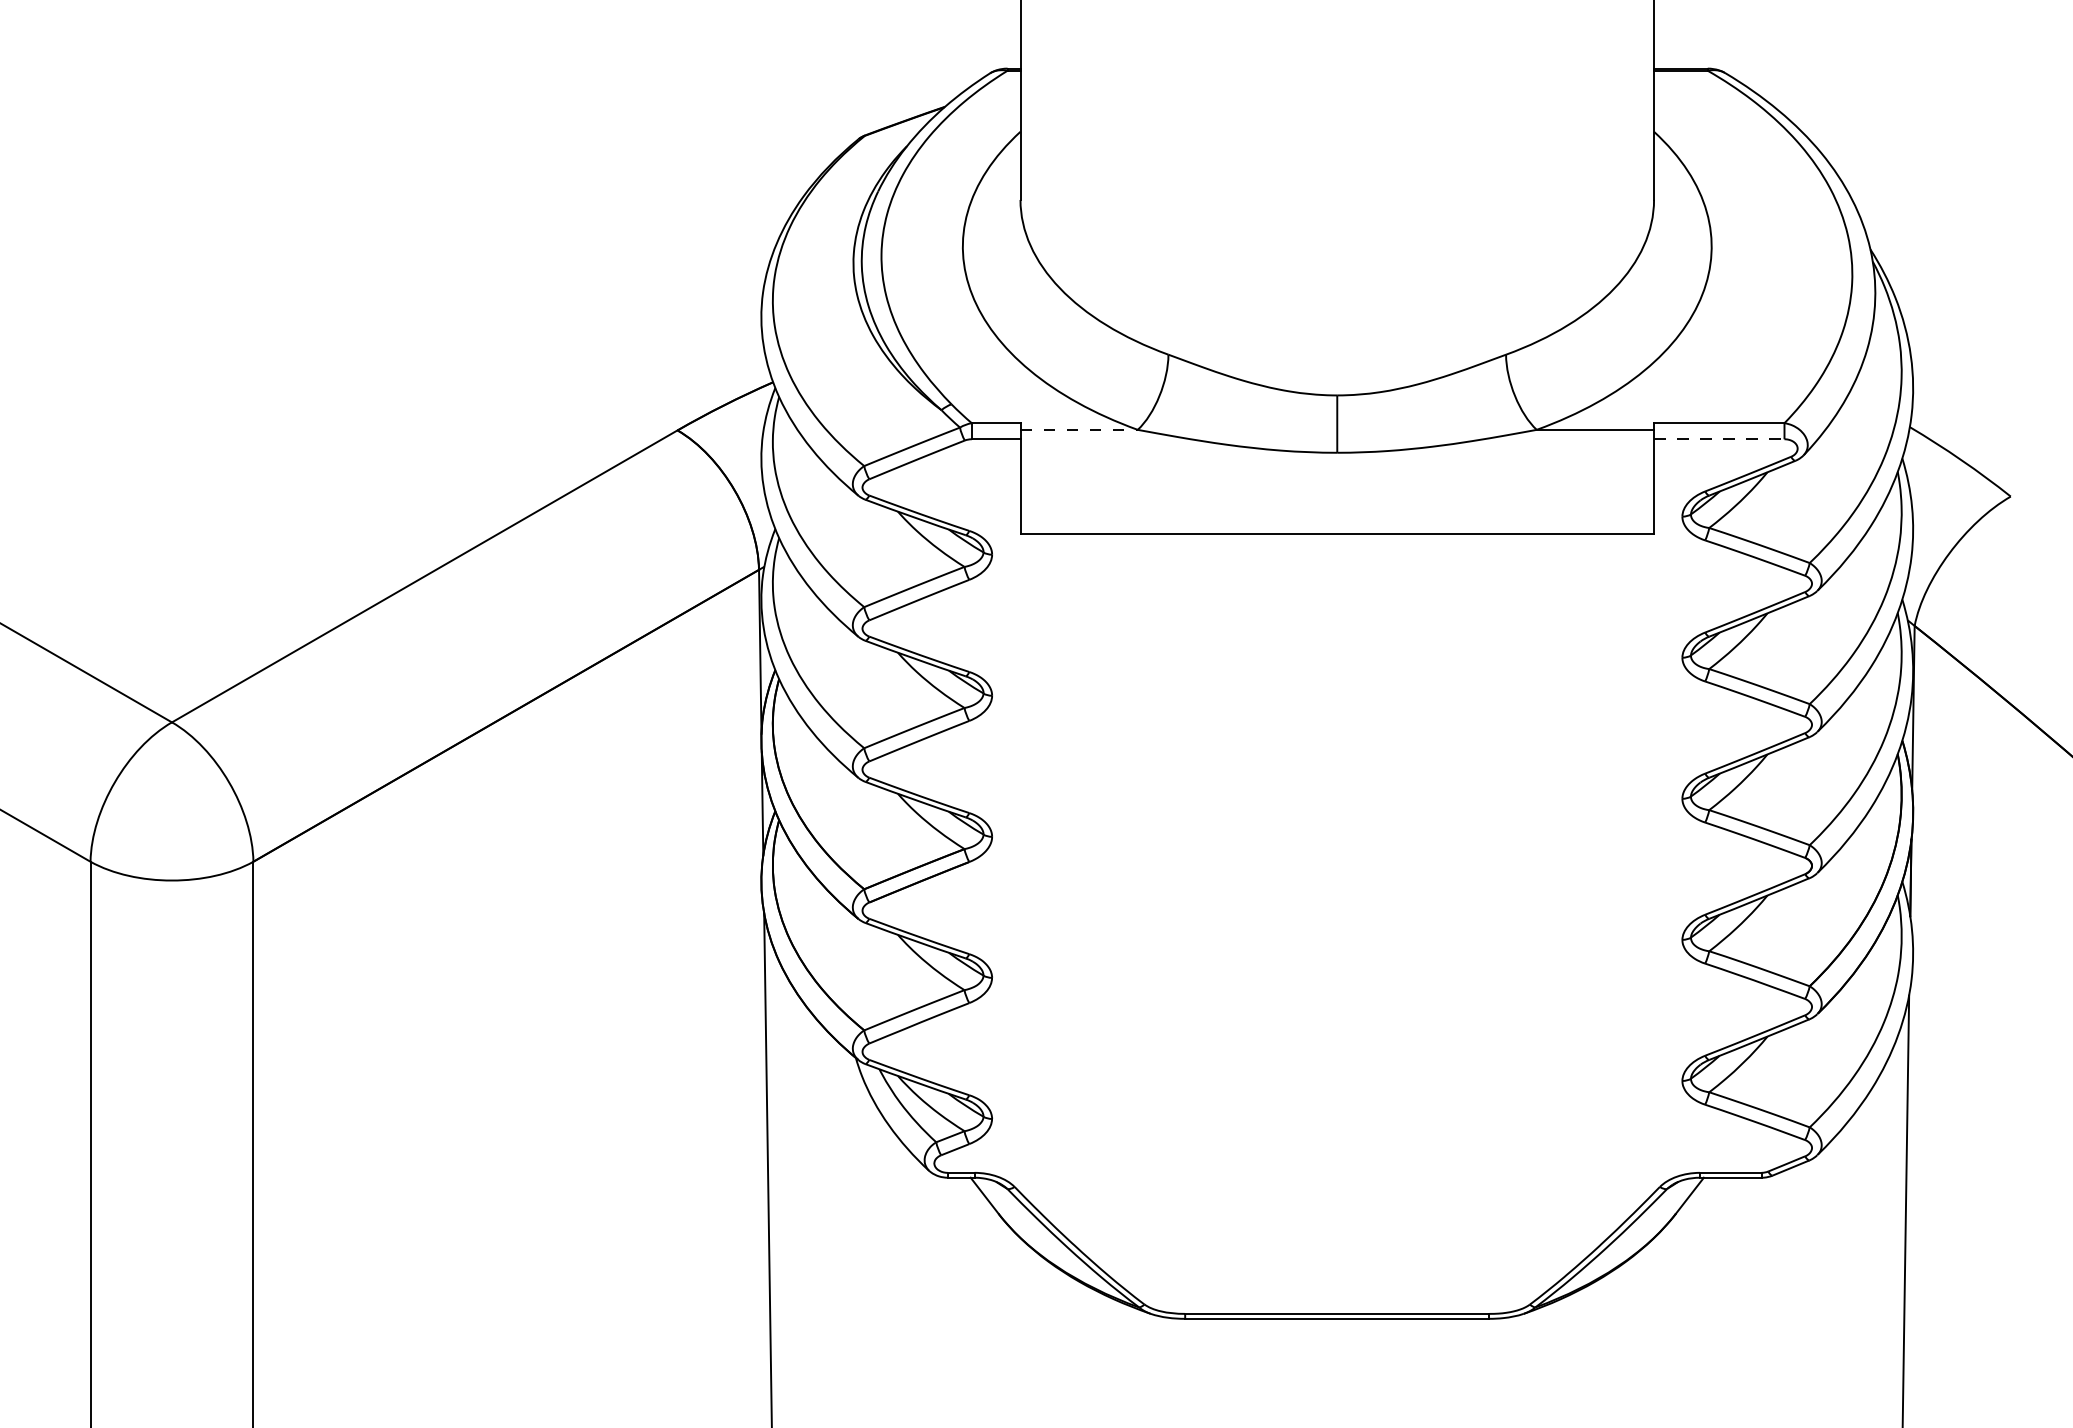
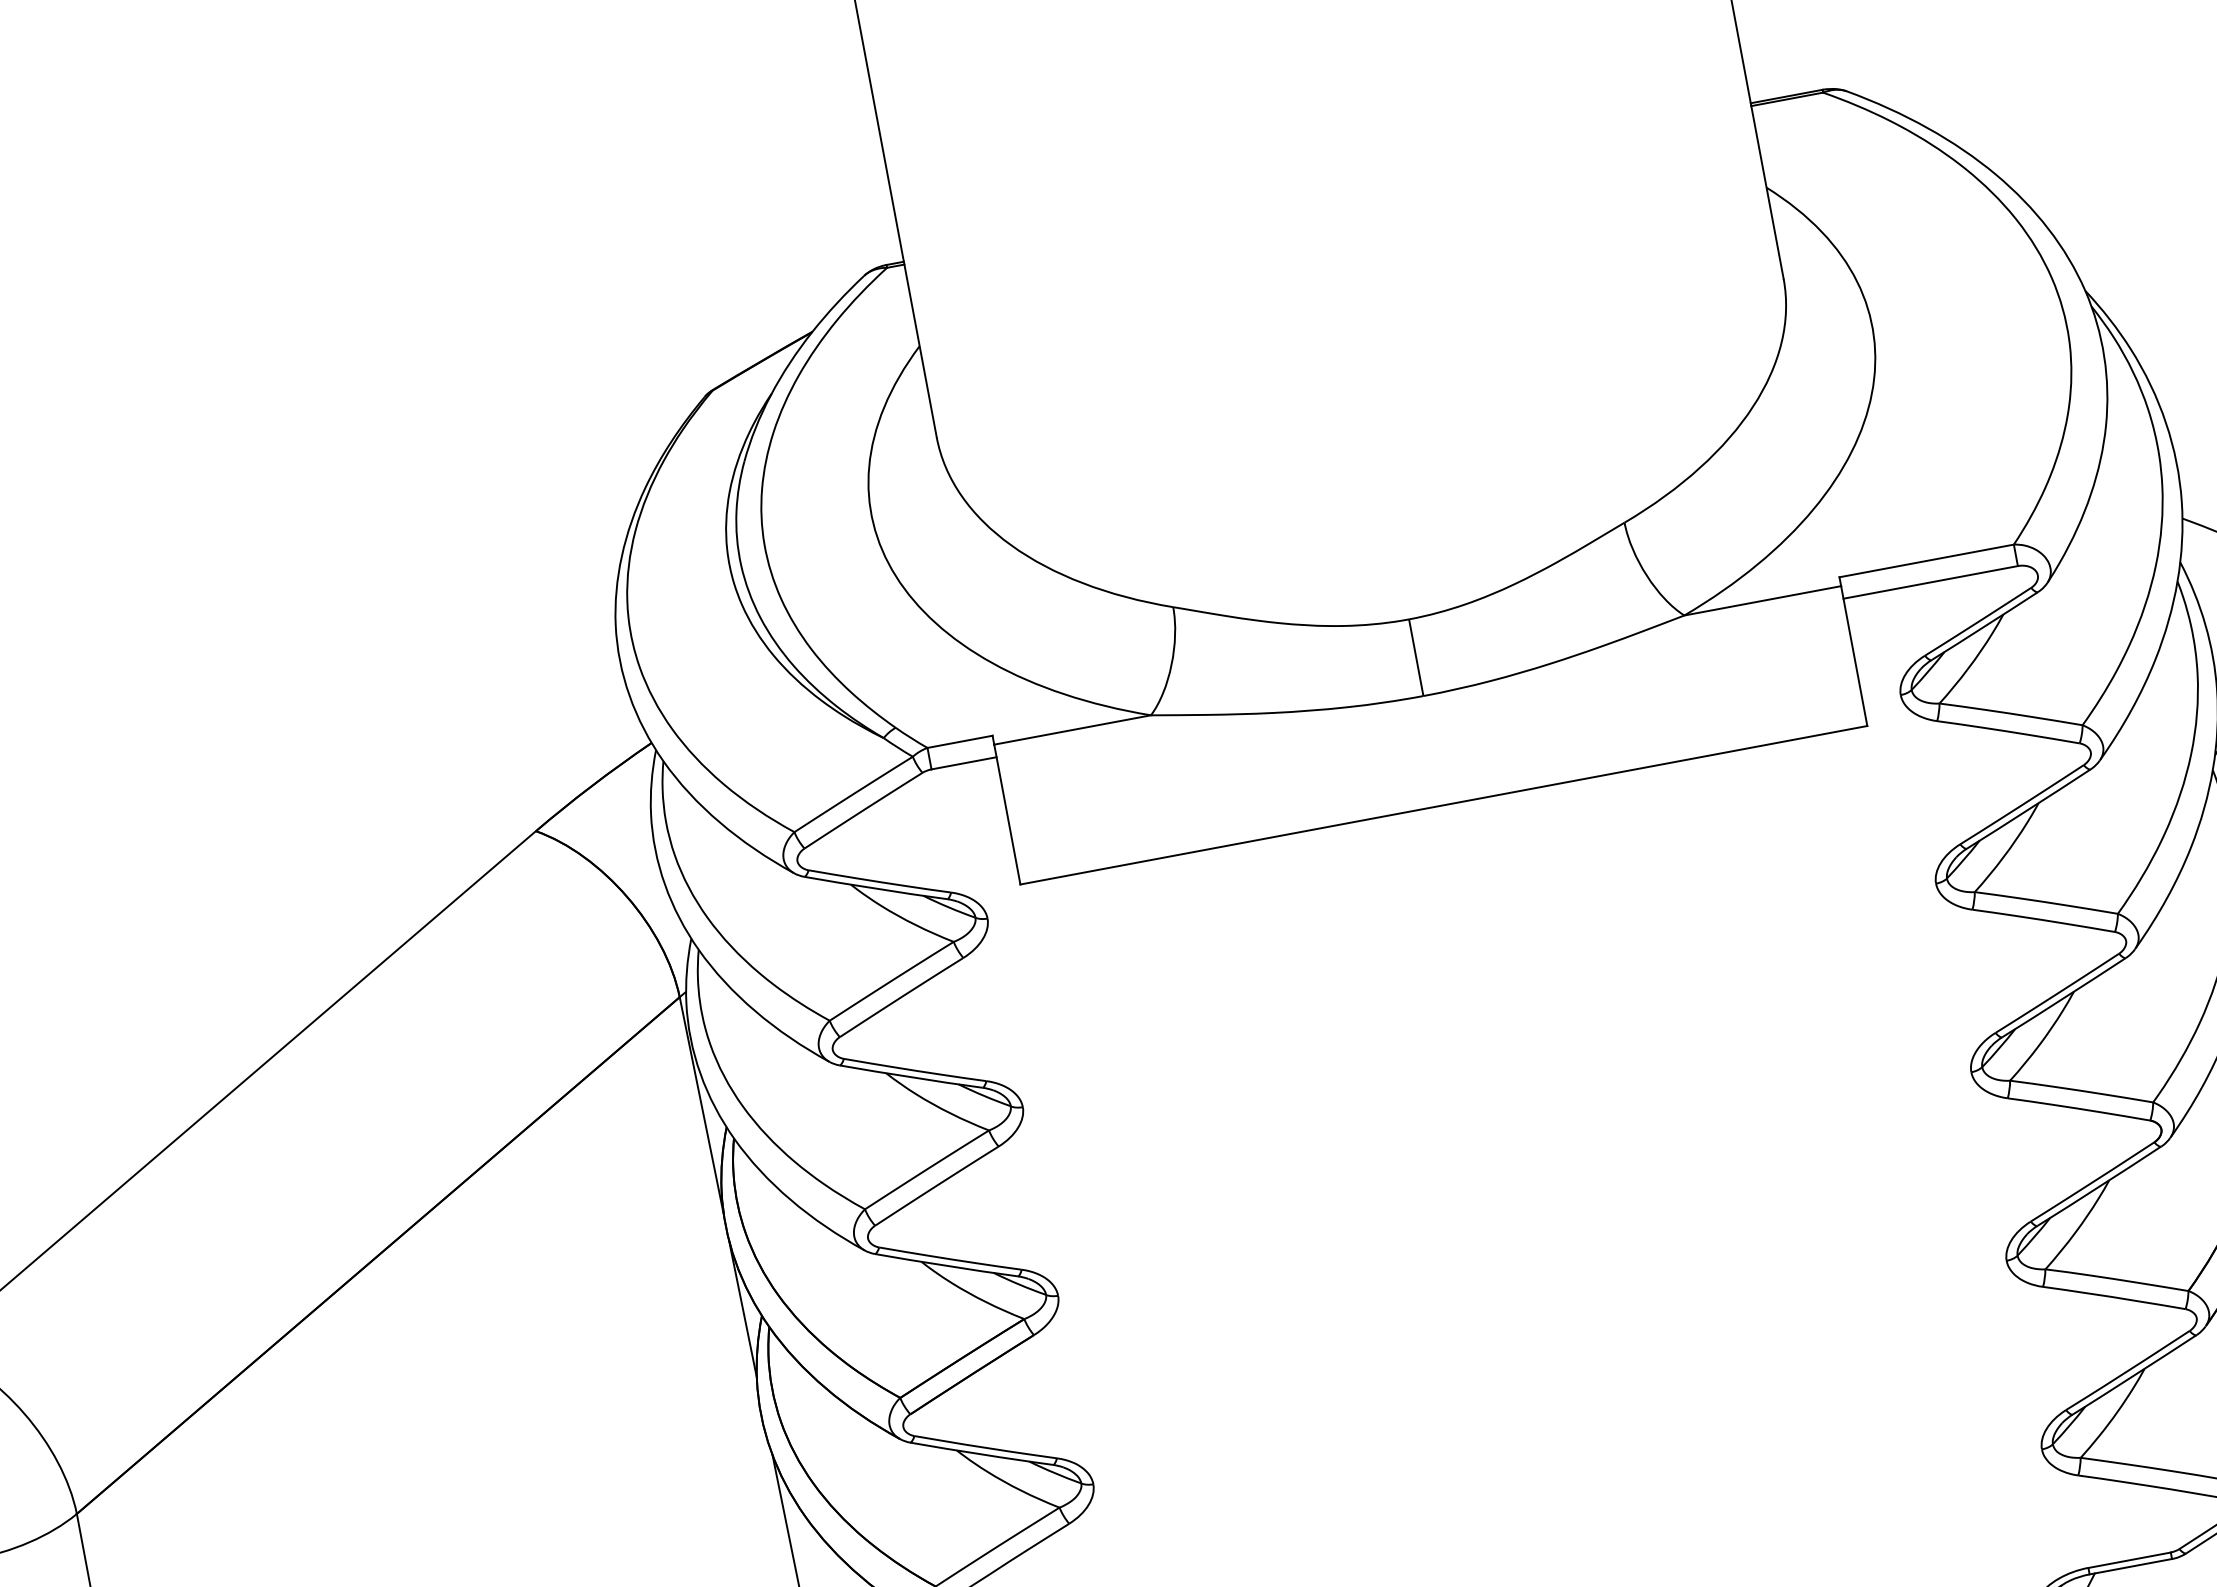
line: (1079, 429) -> (1073, 729), dashed -> solid
line: (1719, 439) -> (1931, 582), dashed -> solid

